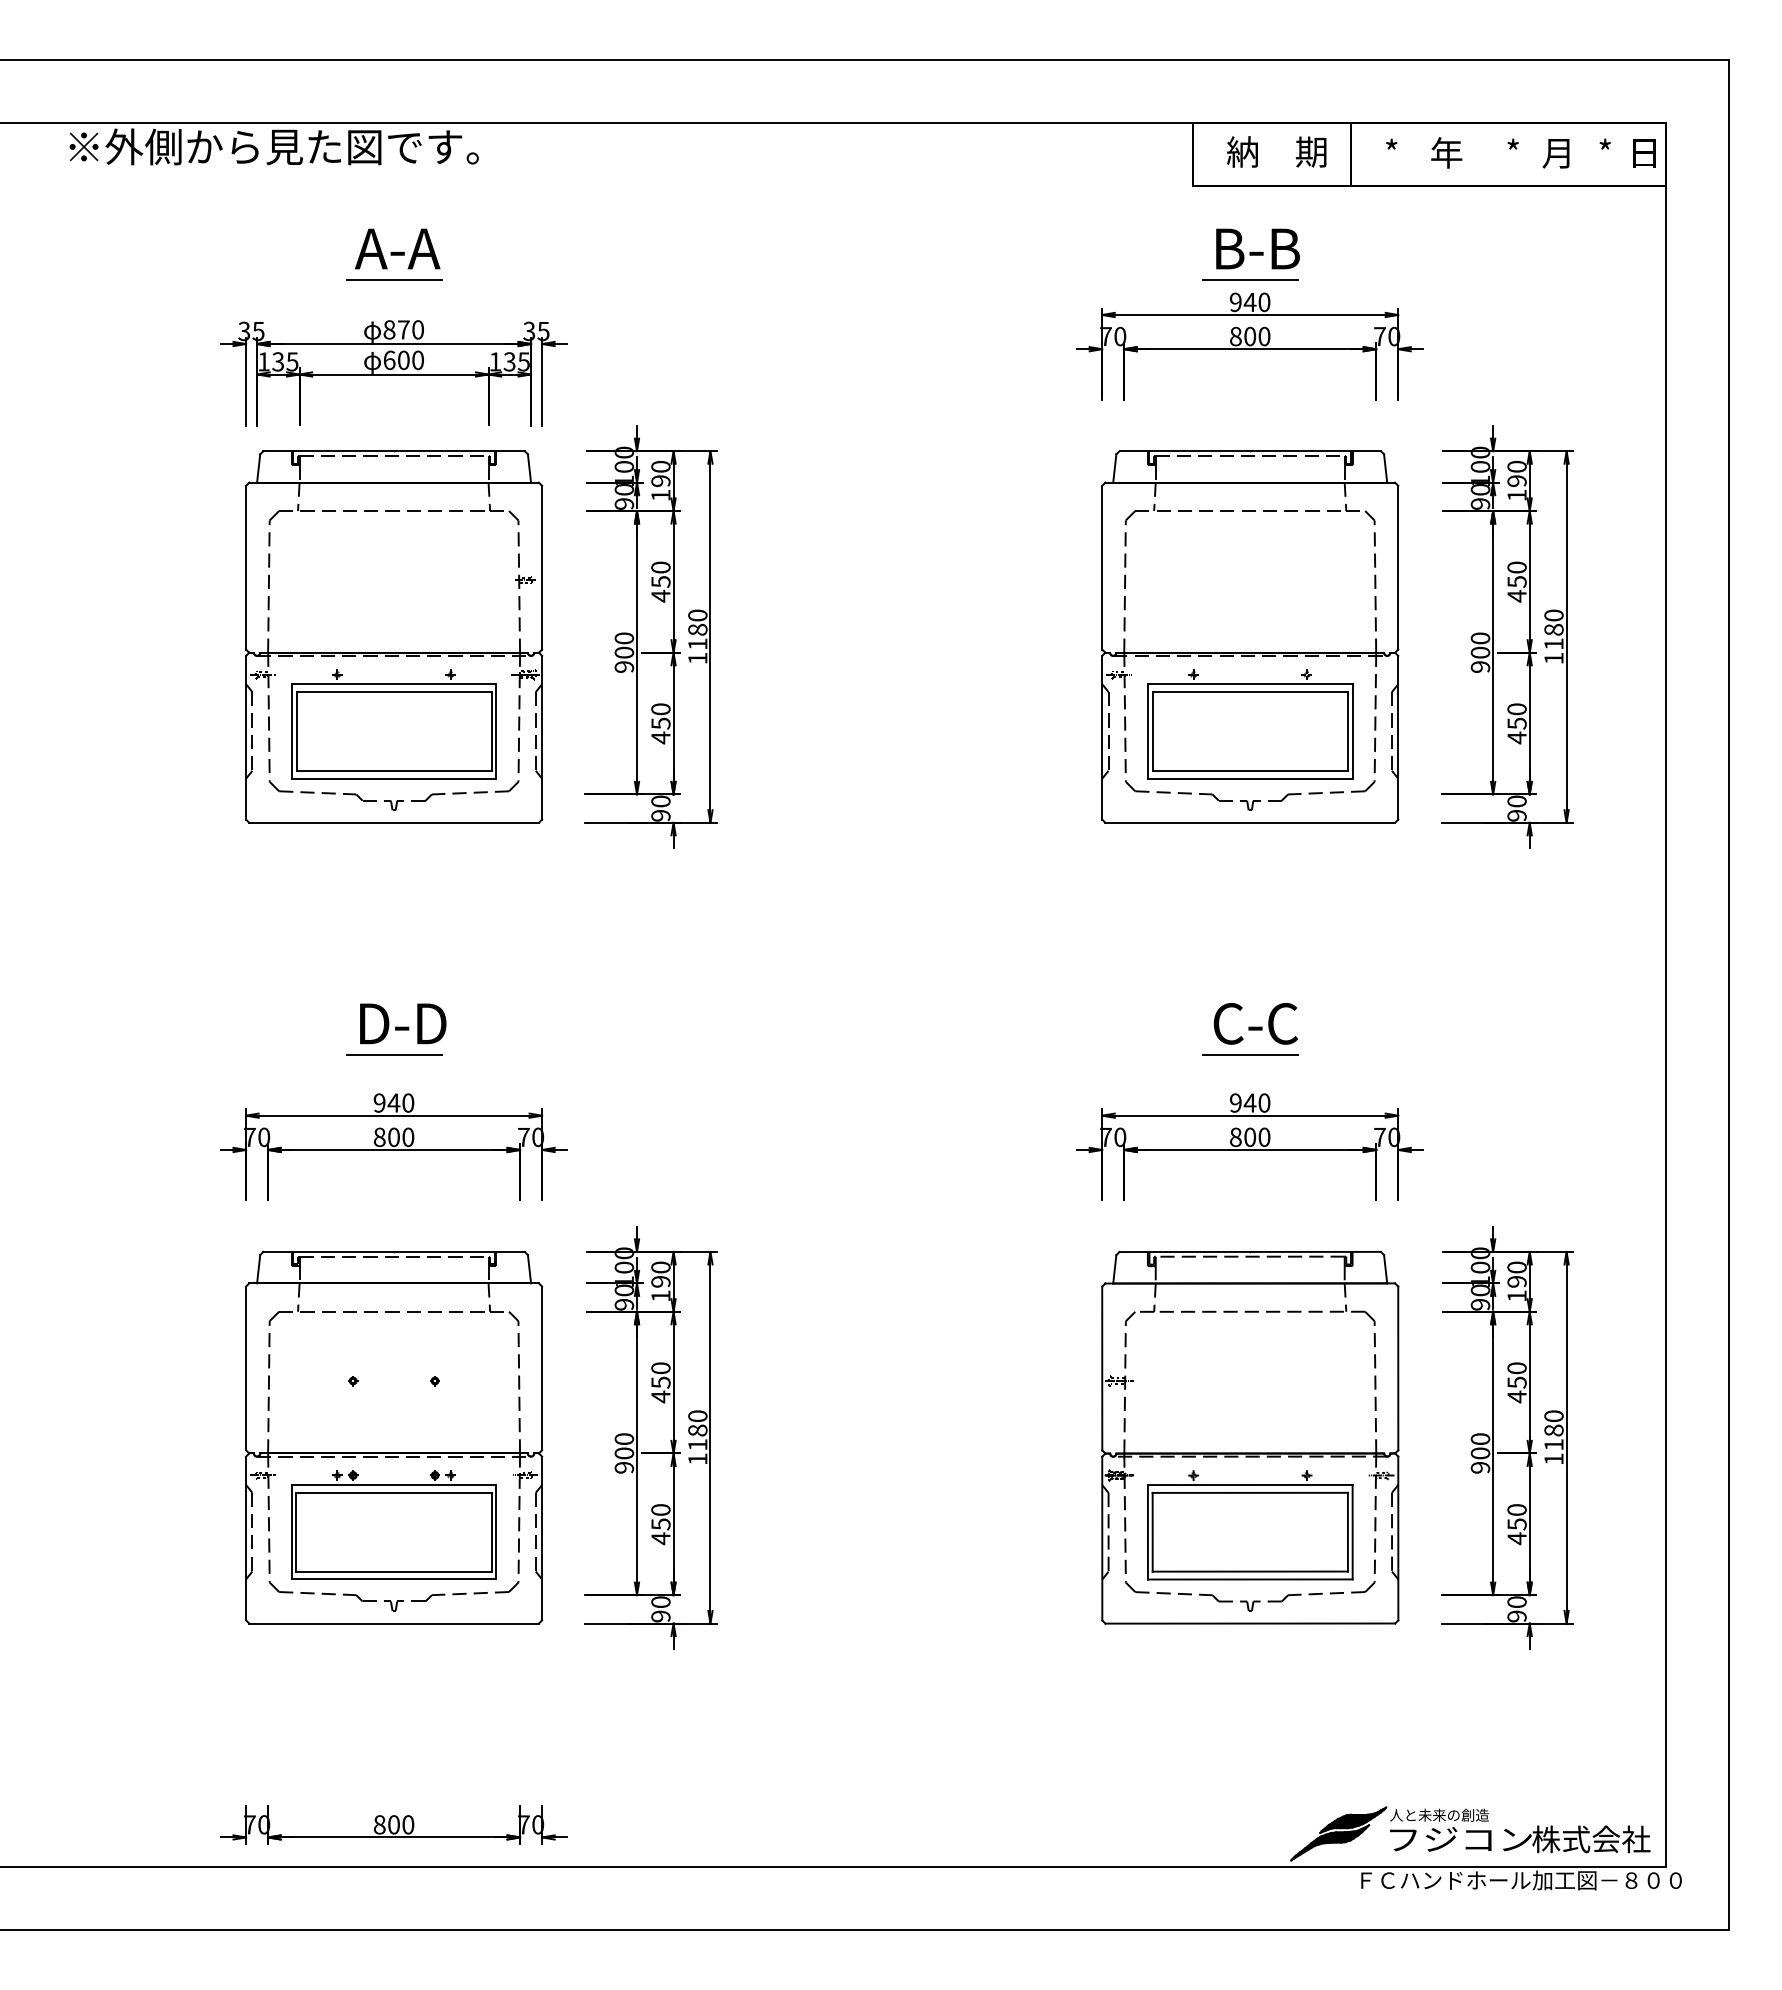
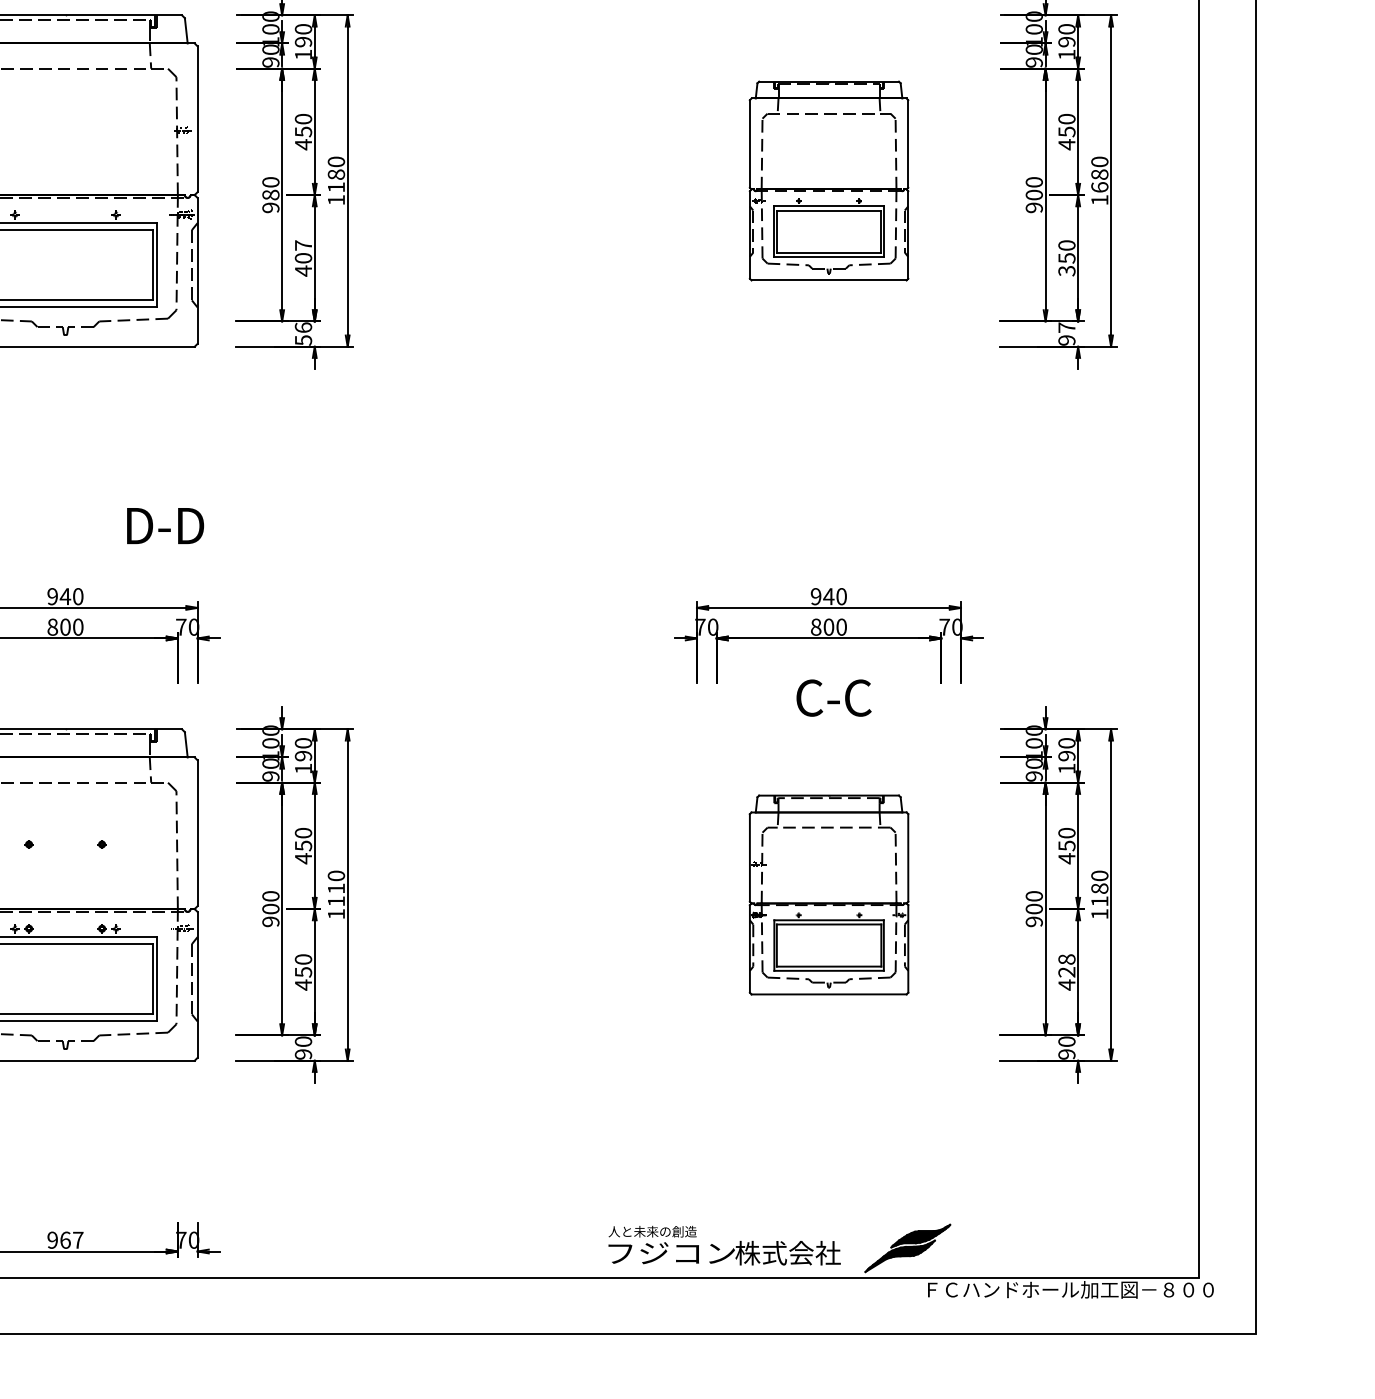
part: (1250, 636) -> (829, 180), size x0.6
text: (1553, 643) -> (1099, 186), 1180 -> 1680
text: (624, 652) -> (271, 194), 900 -> 980
text: (660, 716) -> (303, 251), 450 -> 407
text: (1516, 737) -> (1066, 270), 450 -> 350
text: (1516, 801) -> (1066, 327), 90 -> 97
text: (660, 808) -> (303, 333), 90 -> 56
text: (403, 1023) -> (165, 525), moved
text: (1255, 1023) -> (833, 697), moved
line: (393, 1055) -> (65, 554), removed
line: (1249, 1055) -> (828, 554), removed
text: (697, 1430) -> (336, 888), 1180 -> 1110
part: (1250, 1437) -> (829, 894), size x0.6
text: (1516, 1517) -> (1066, 966), 450 -> 428
text: (393, 1824) -> (65, 1239), 800 -> 967
text: (1520, 1830) -> (724, 1245), moved

